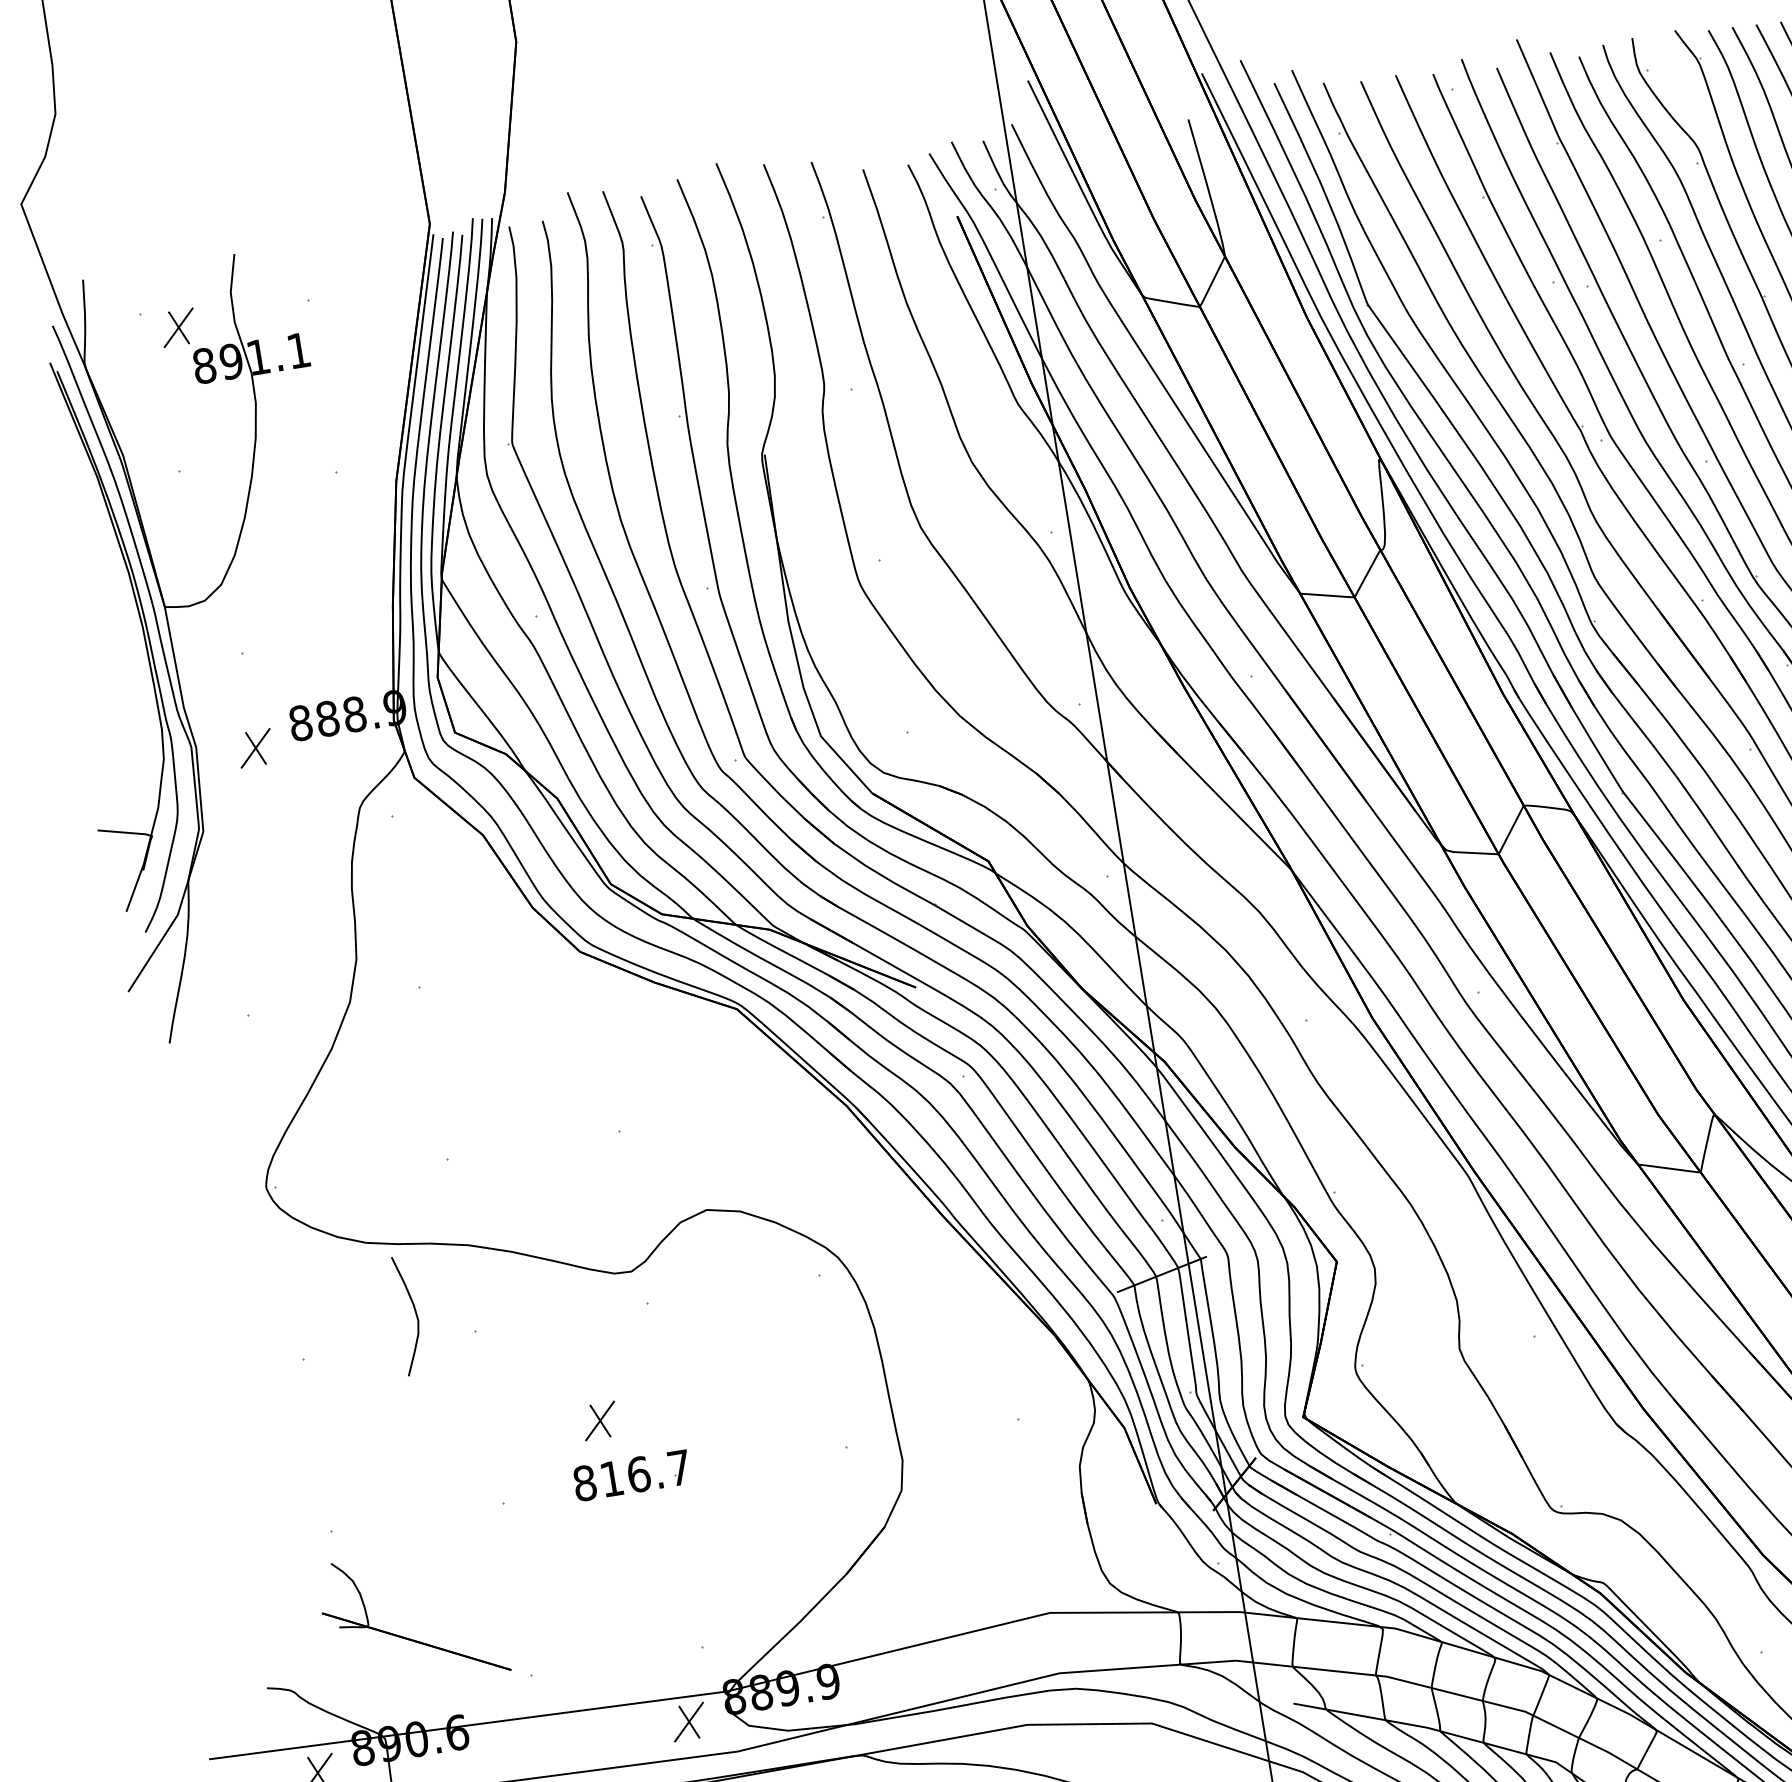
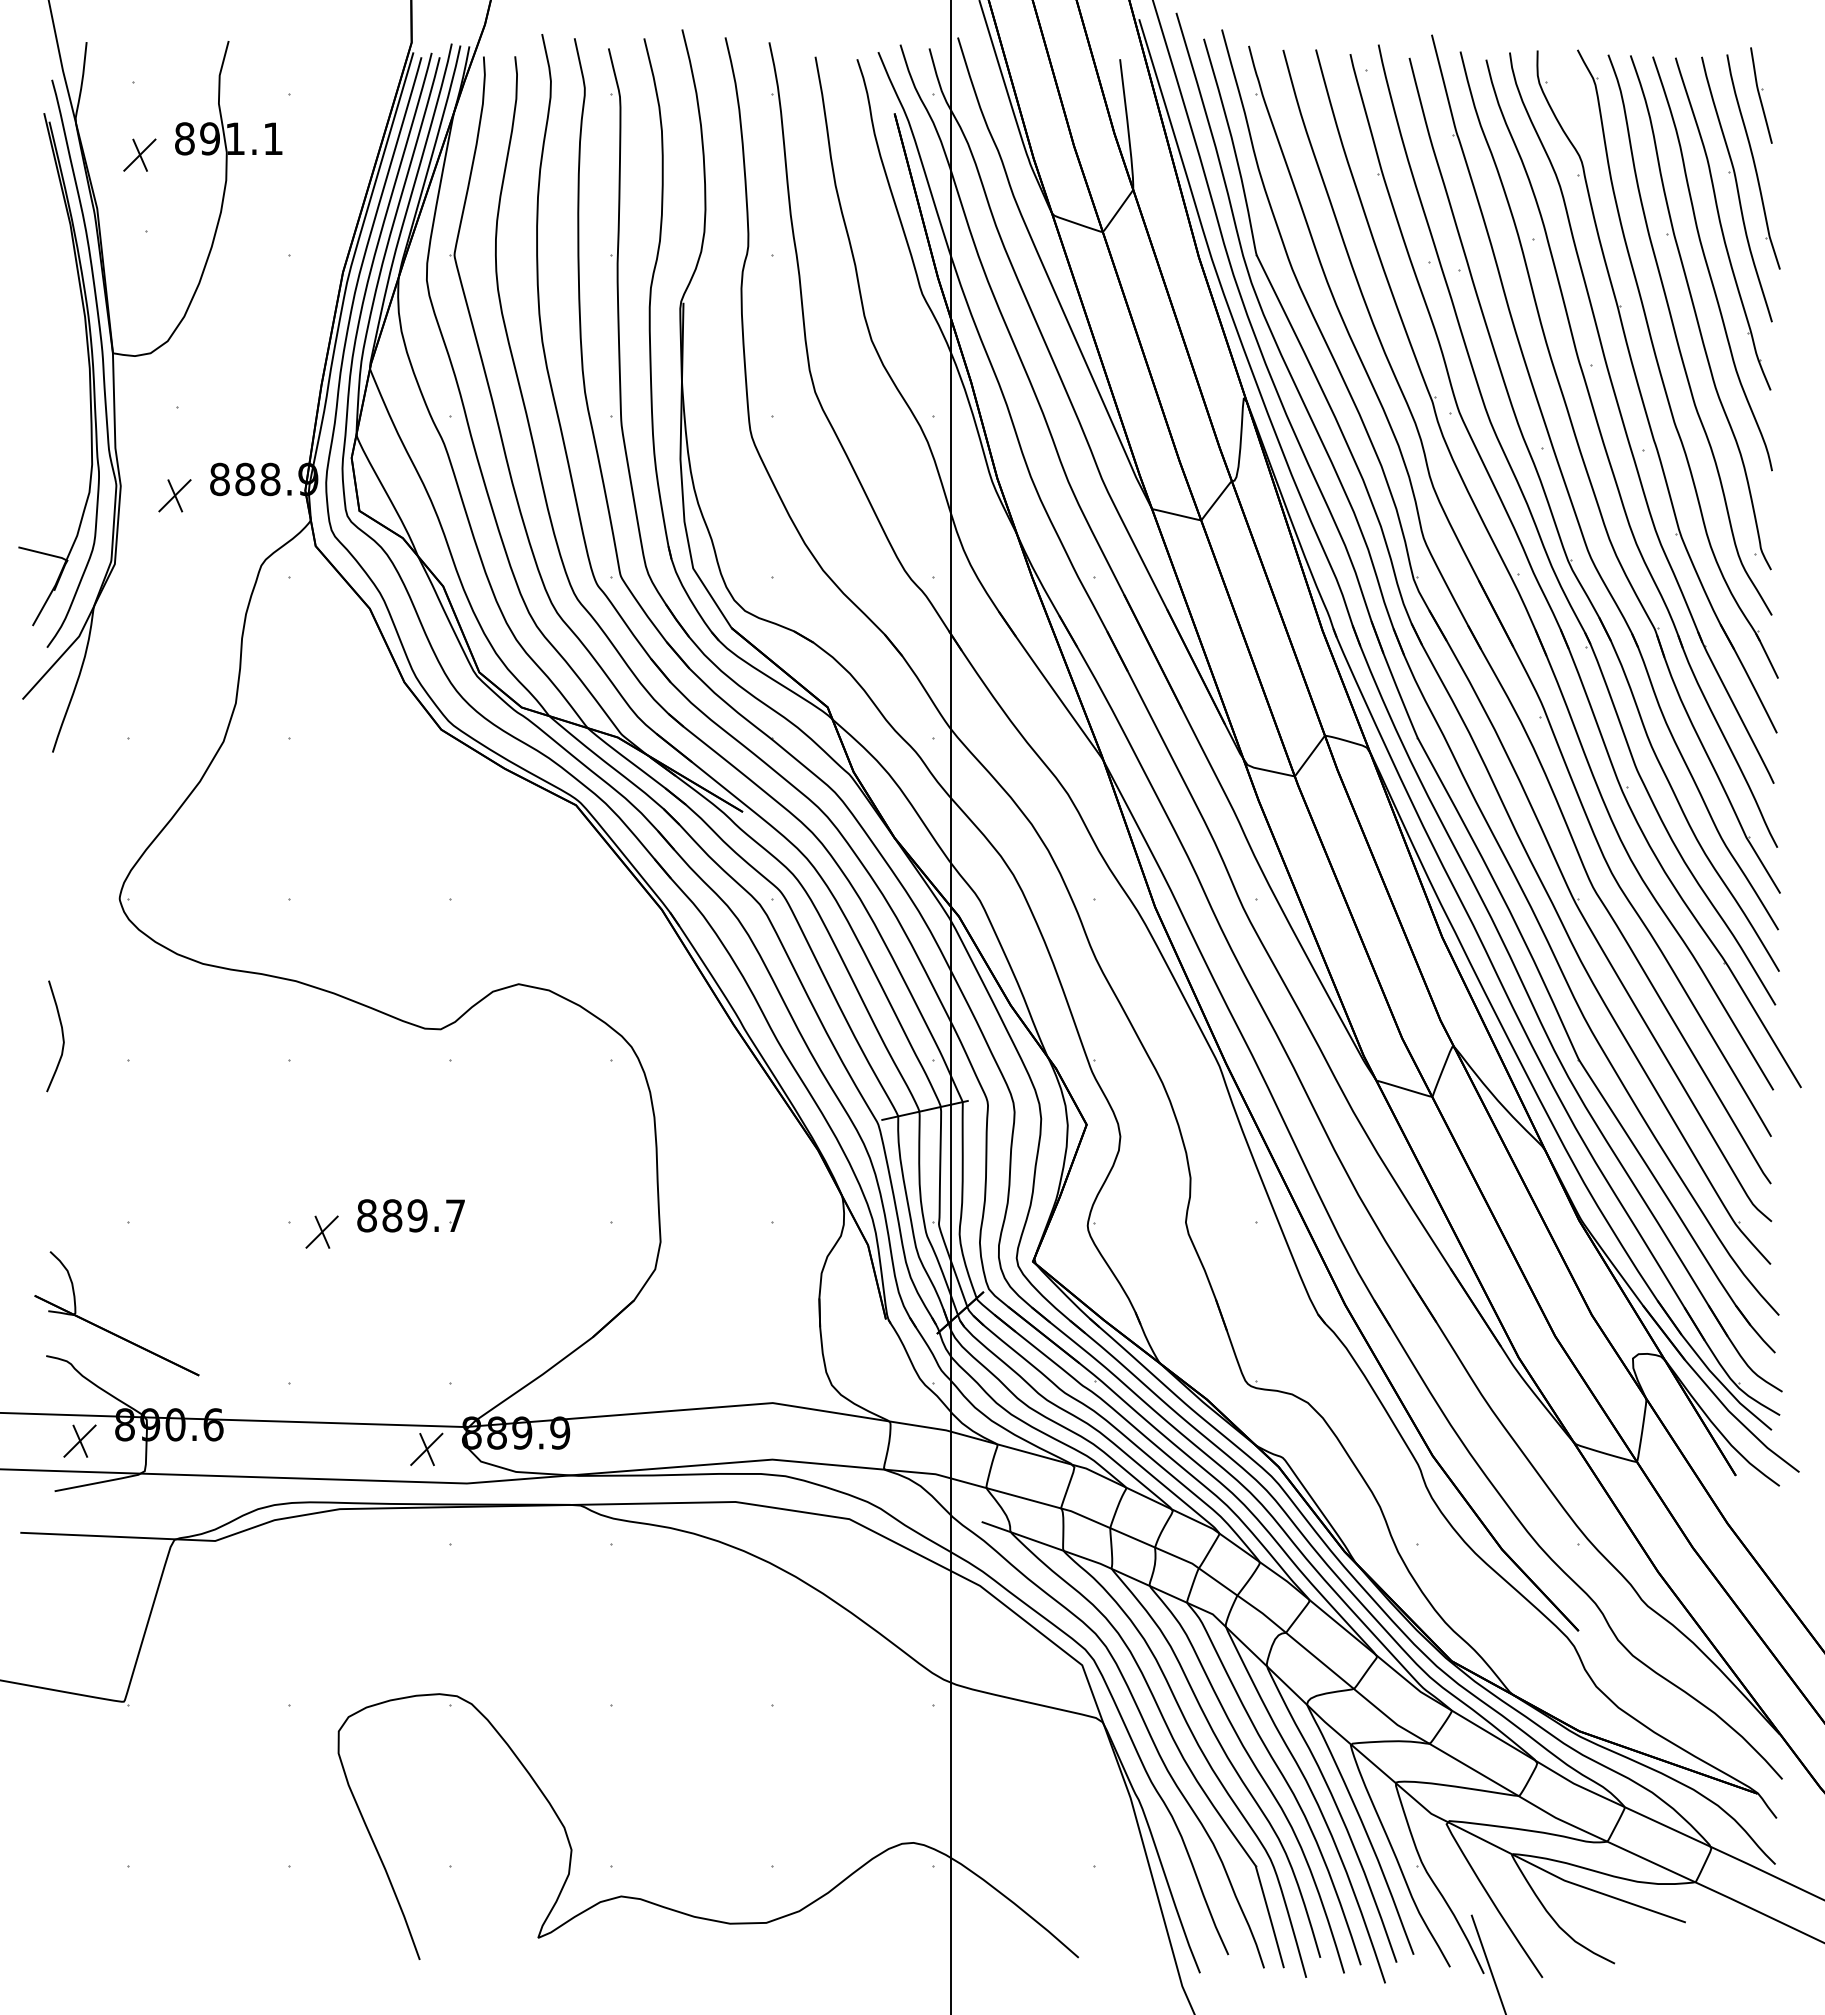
part: (178, 327) -> (139, 154), moved
curve: (414, 1311) -> (61, 1033), moved
part: (599, 1420) -> (321, 1231), moved
text: (624, 1476) -> (404, 1215), 816.7 -> 889.7
part: (405, 1636) -> (107, 1329), moved

